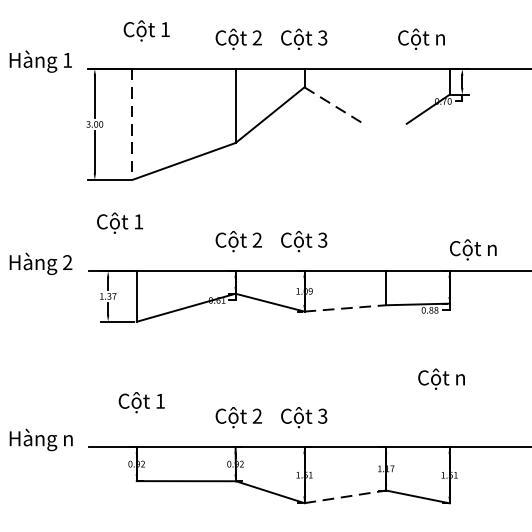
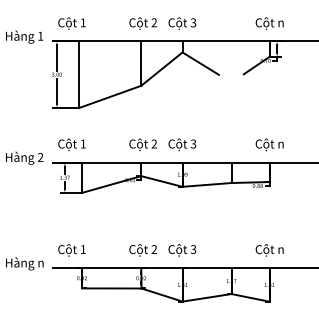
text: (145, 30) -> (71, 23), moved
text: (421, 39) -> (269, 23), moved
line: (336, 105) -> (201, 63), dashed -> solid
line: (132, 125) -> (79, 75), dashed -> solid
text: (119, 222) -> (71, 144), moved
text: (472, 249) -> (269, 144), moved
line: (346, 307) -> (207, 184), dashed -> solid
text: (441, 379) -> (269, 250), moved
text: (140, 402) -> (71, 250), moved
line: (346, 496) -> (207, 297), dashed -> solid

